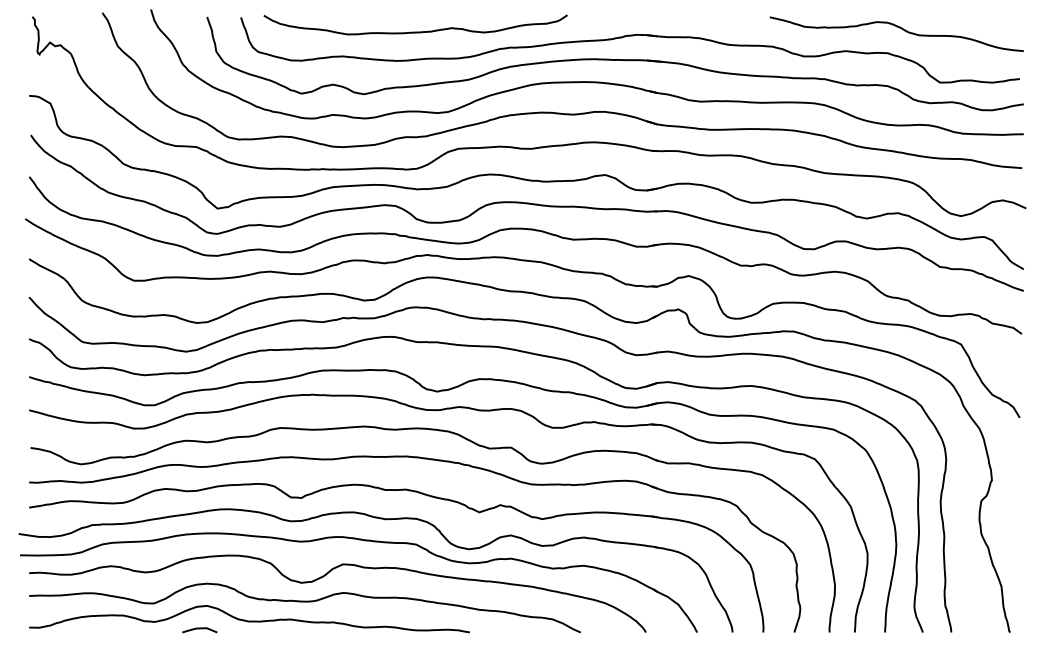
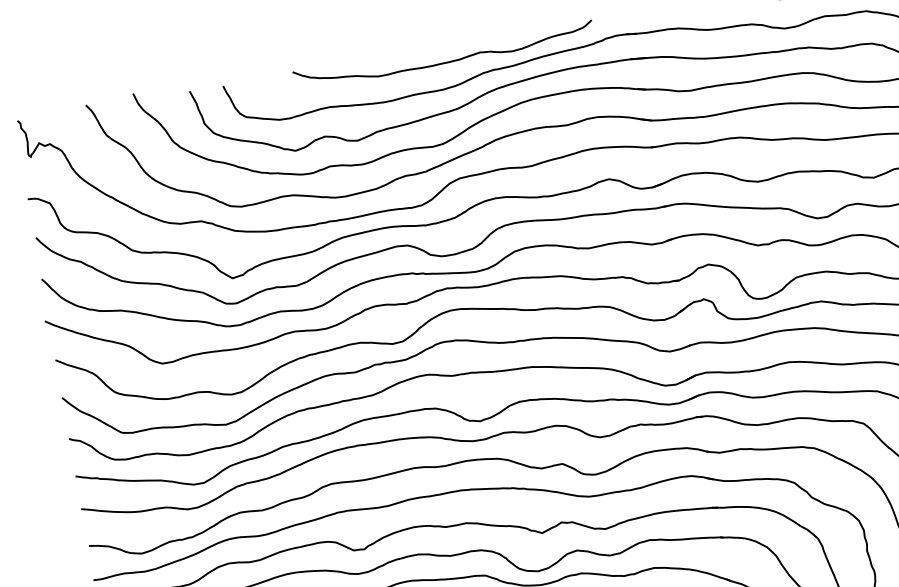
curve: (415, 31) -> (444, 61), moved

